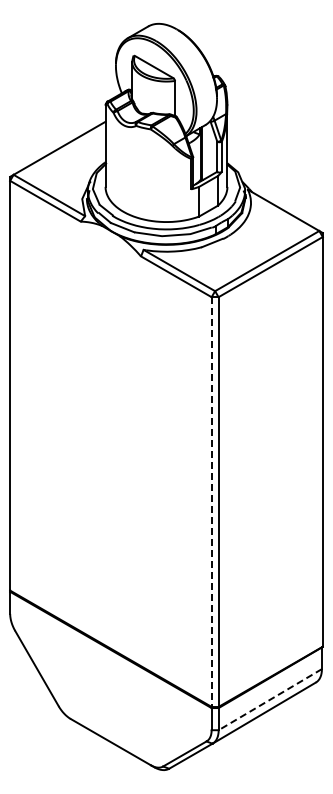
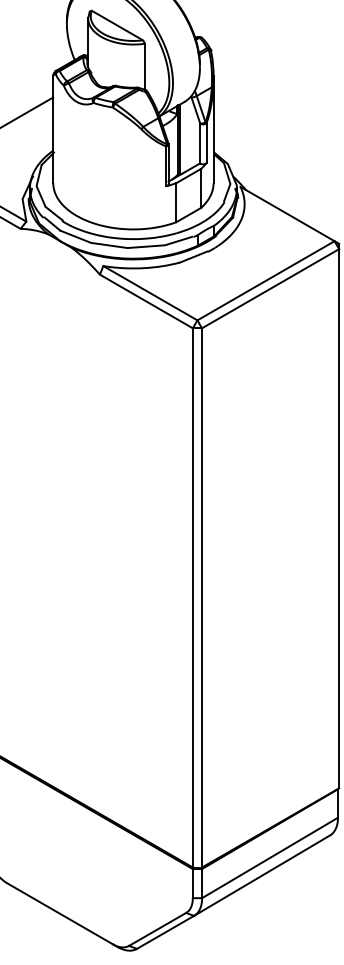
line: (211, 502) -> (192, 598), dashed -> solid
line: (270, 699) -> (270, 857), dashed -> solid

